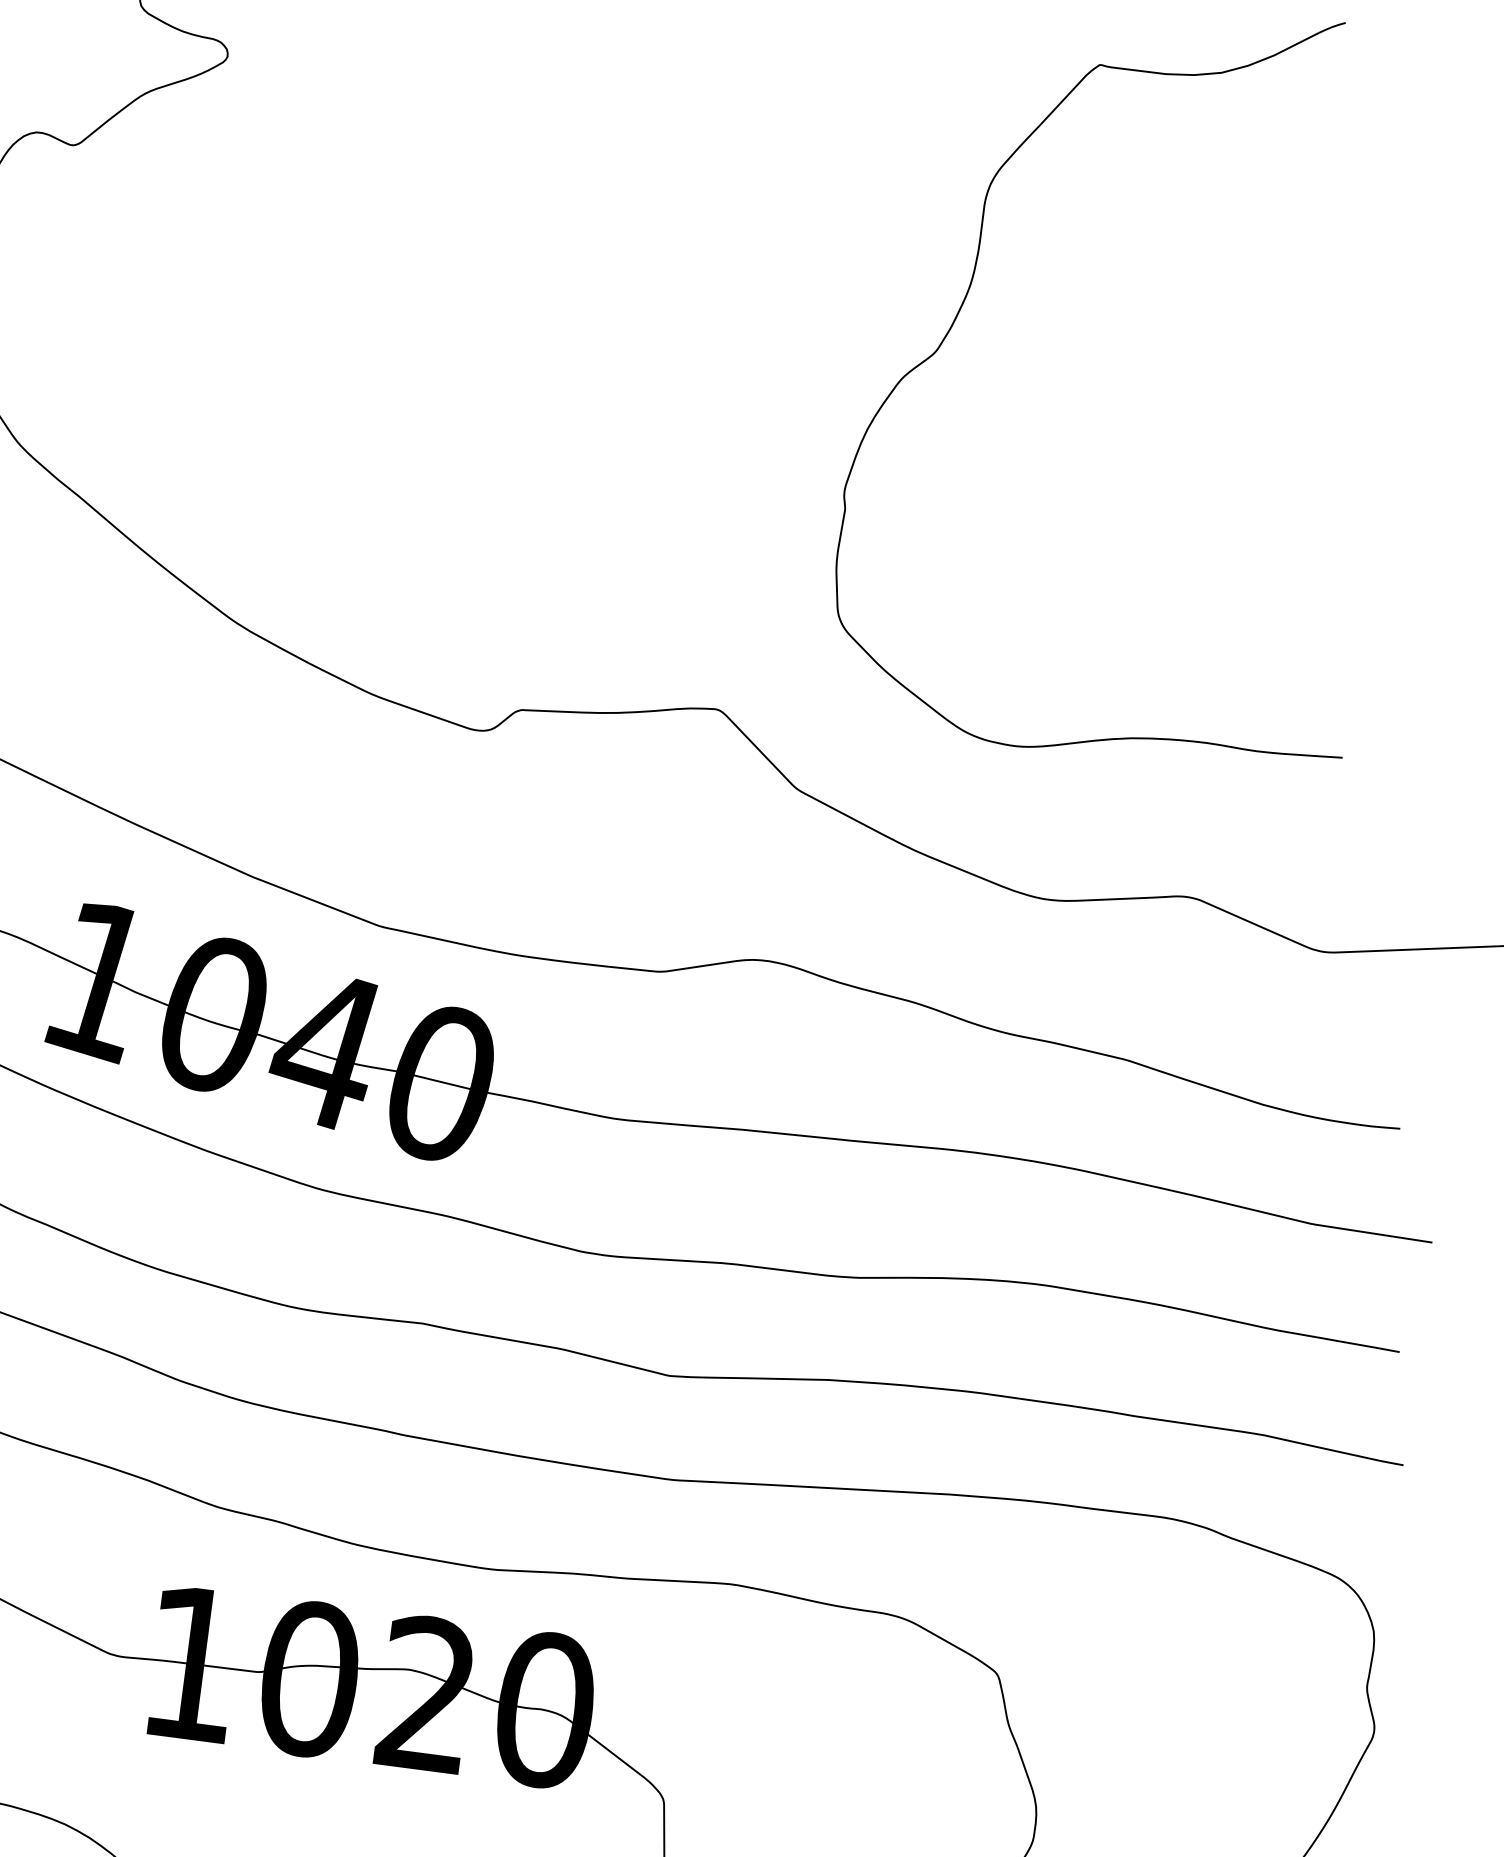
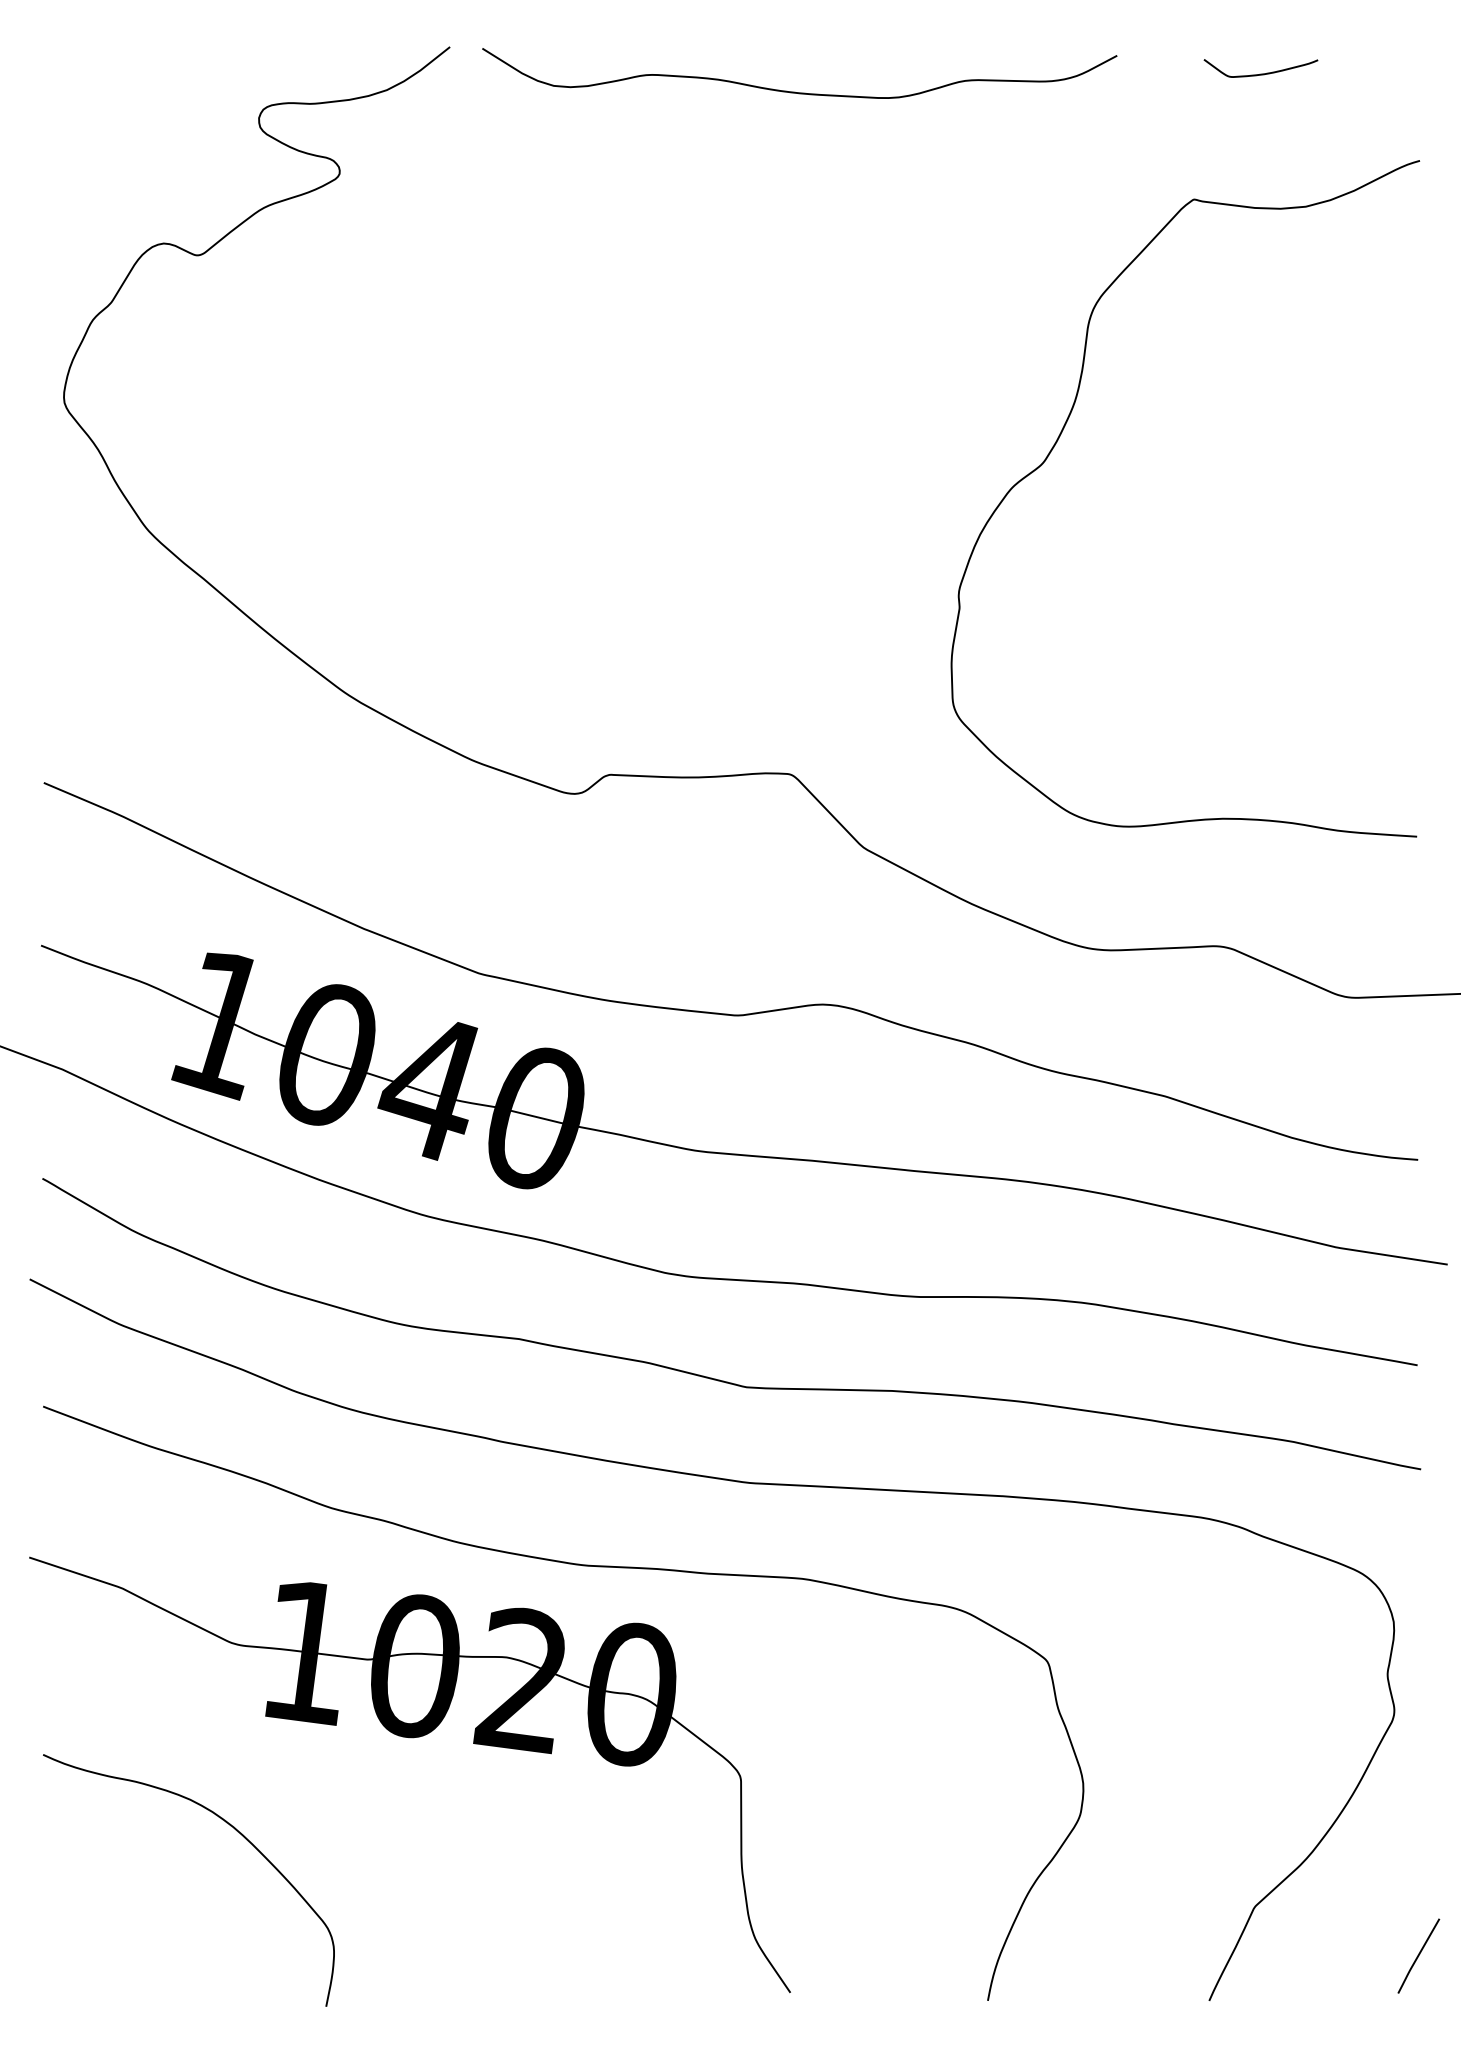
curve: (954, 322) -> (1060, 436), moved

